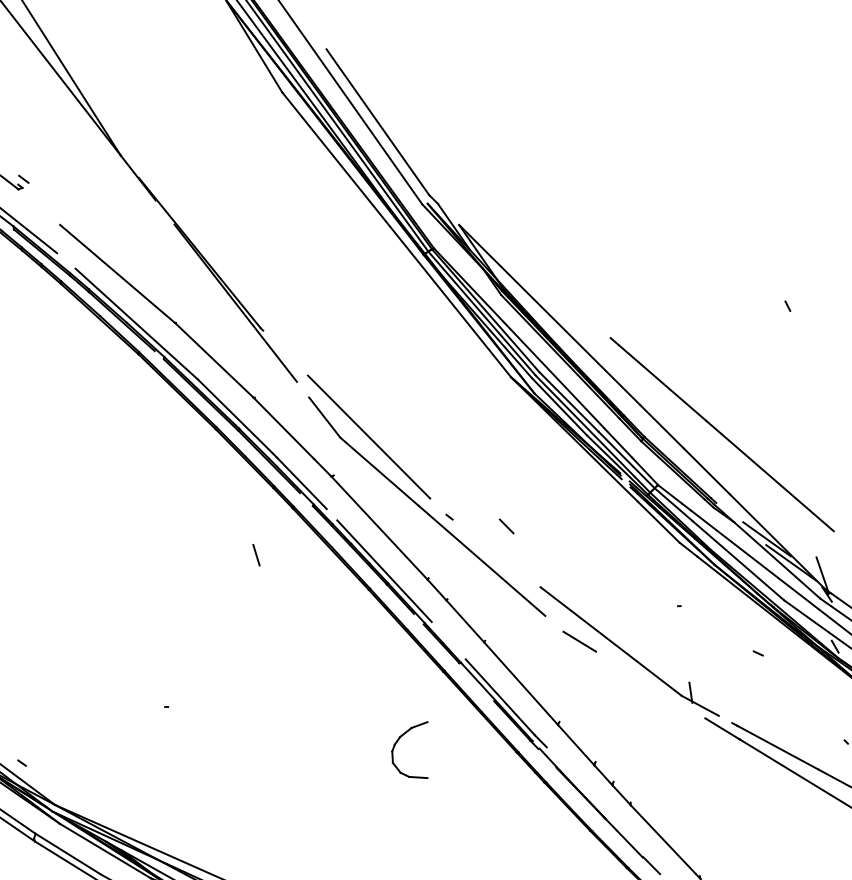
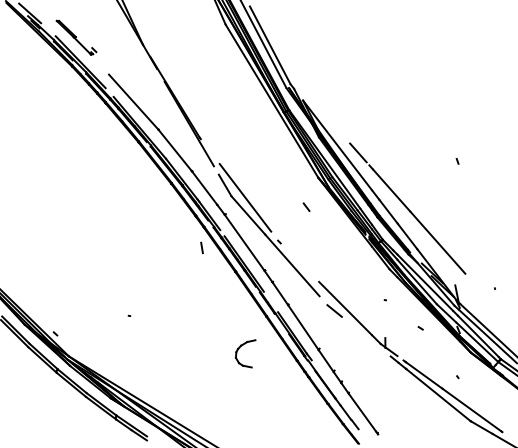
line: (585, 315) -> (358, 152), added
line: (506, 525) -> (306, 206), moved
line: (255, 554) -> (201, 247), moved

